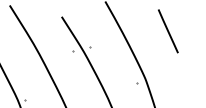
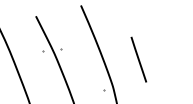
line: (168, 31) -> (139, 59), moved

